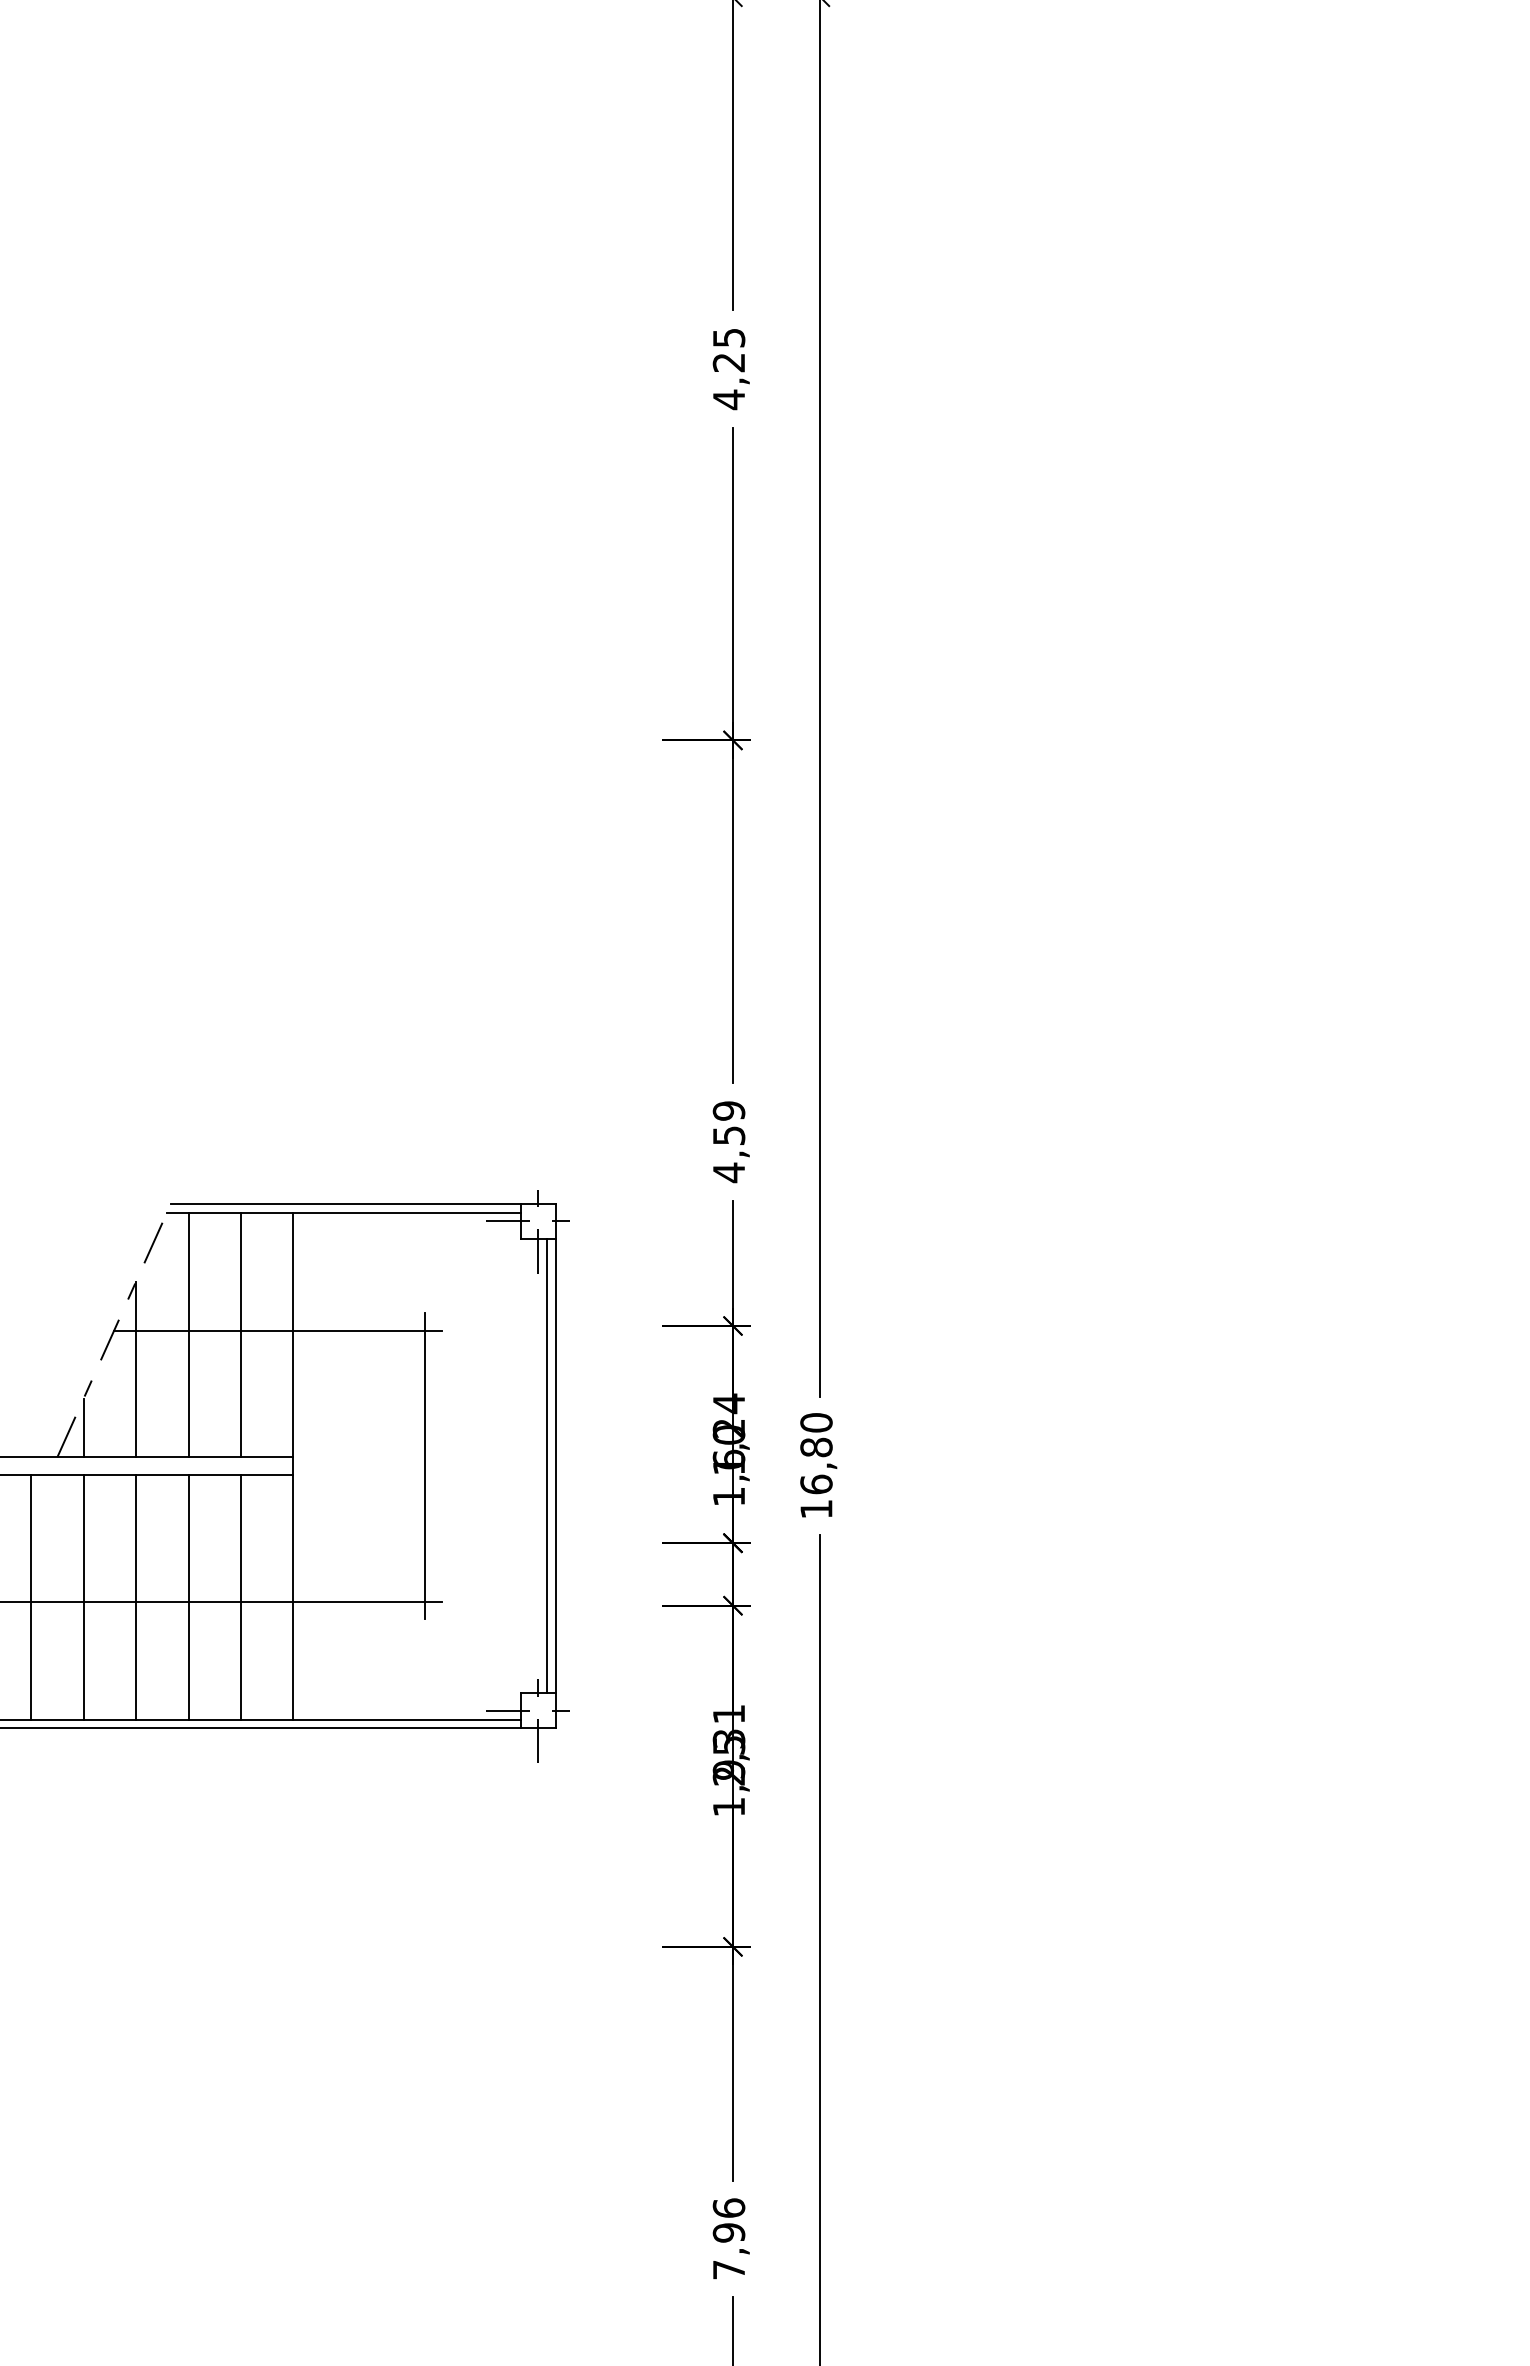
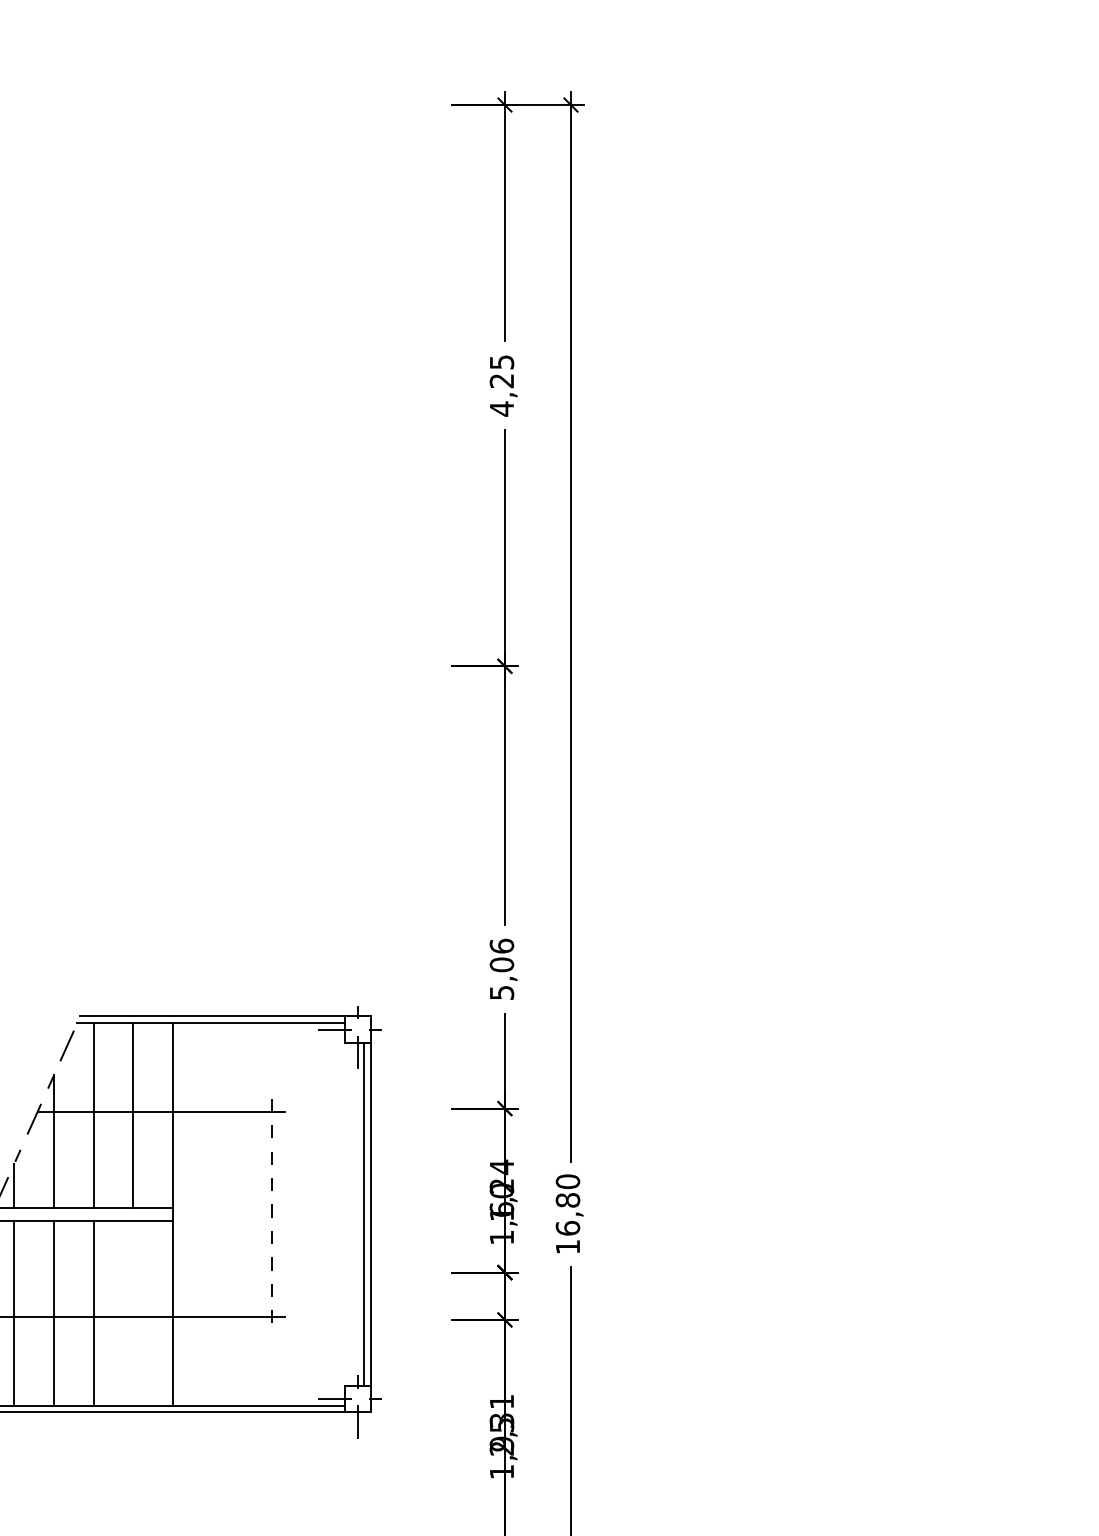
text: (728, 1142) -> (501, 970), 4,59 -> 5,06
line: (424, 1466) -> (271, 1214), solid -> dashed
line: (240, 1596) -> (132, 1312), removed

